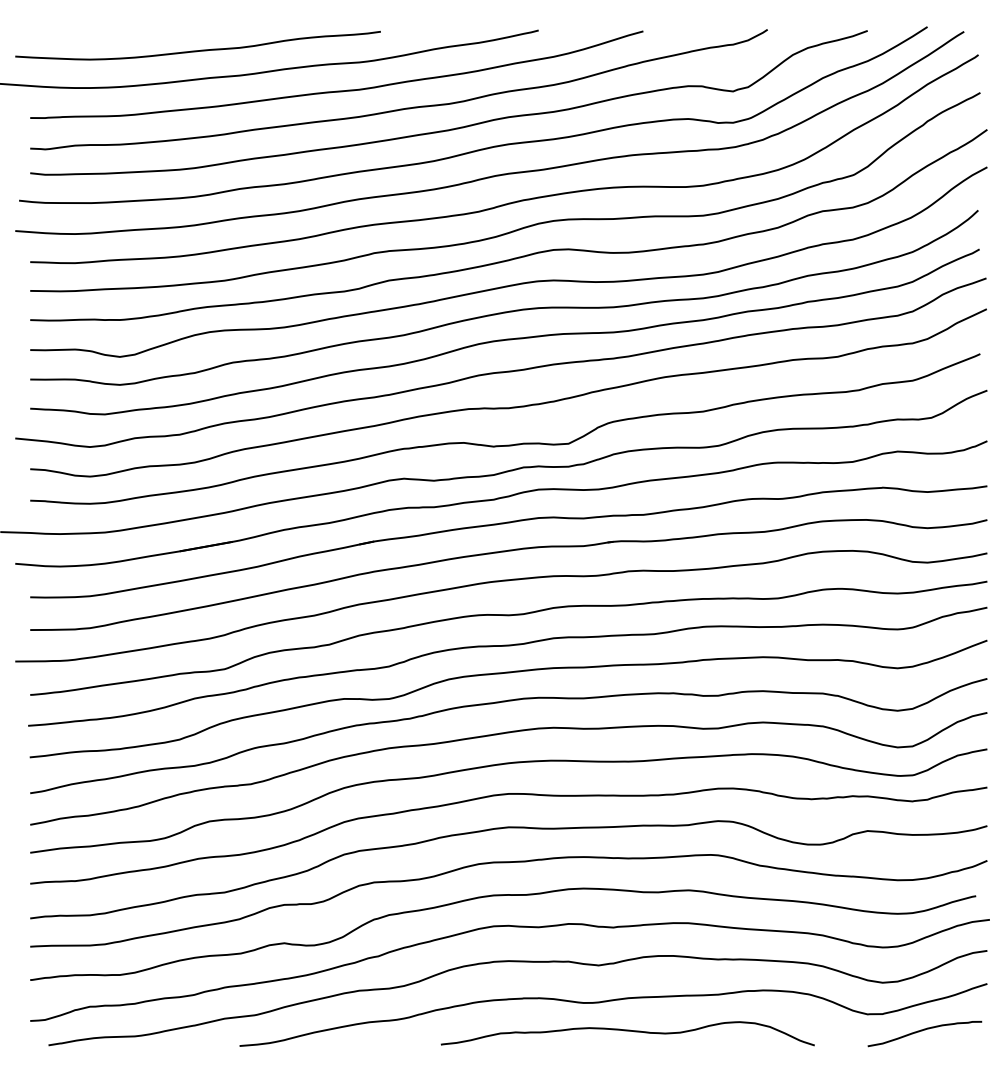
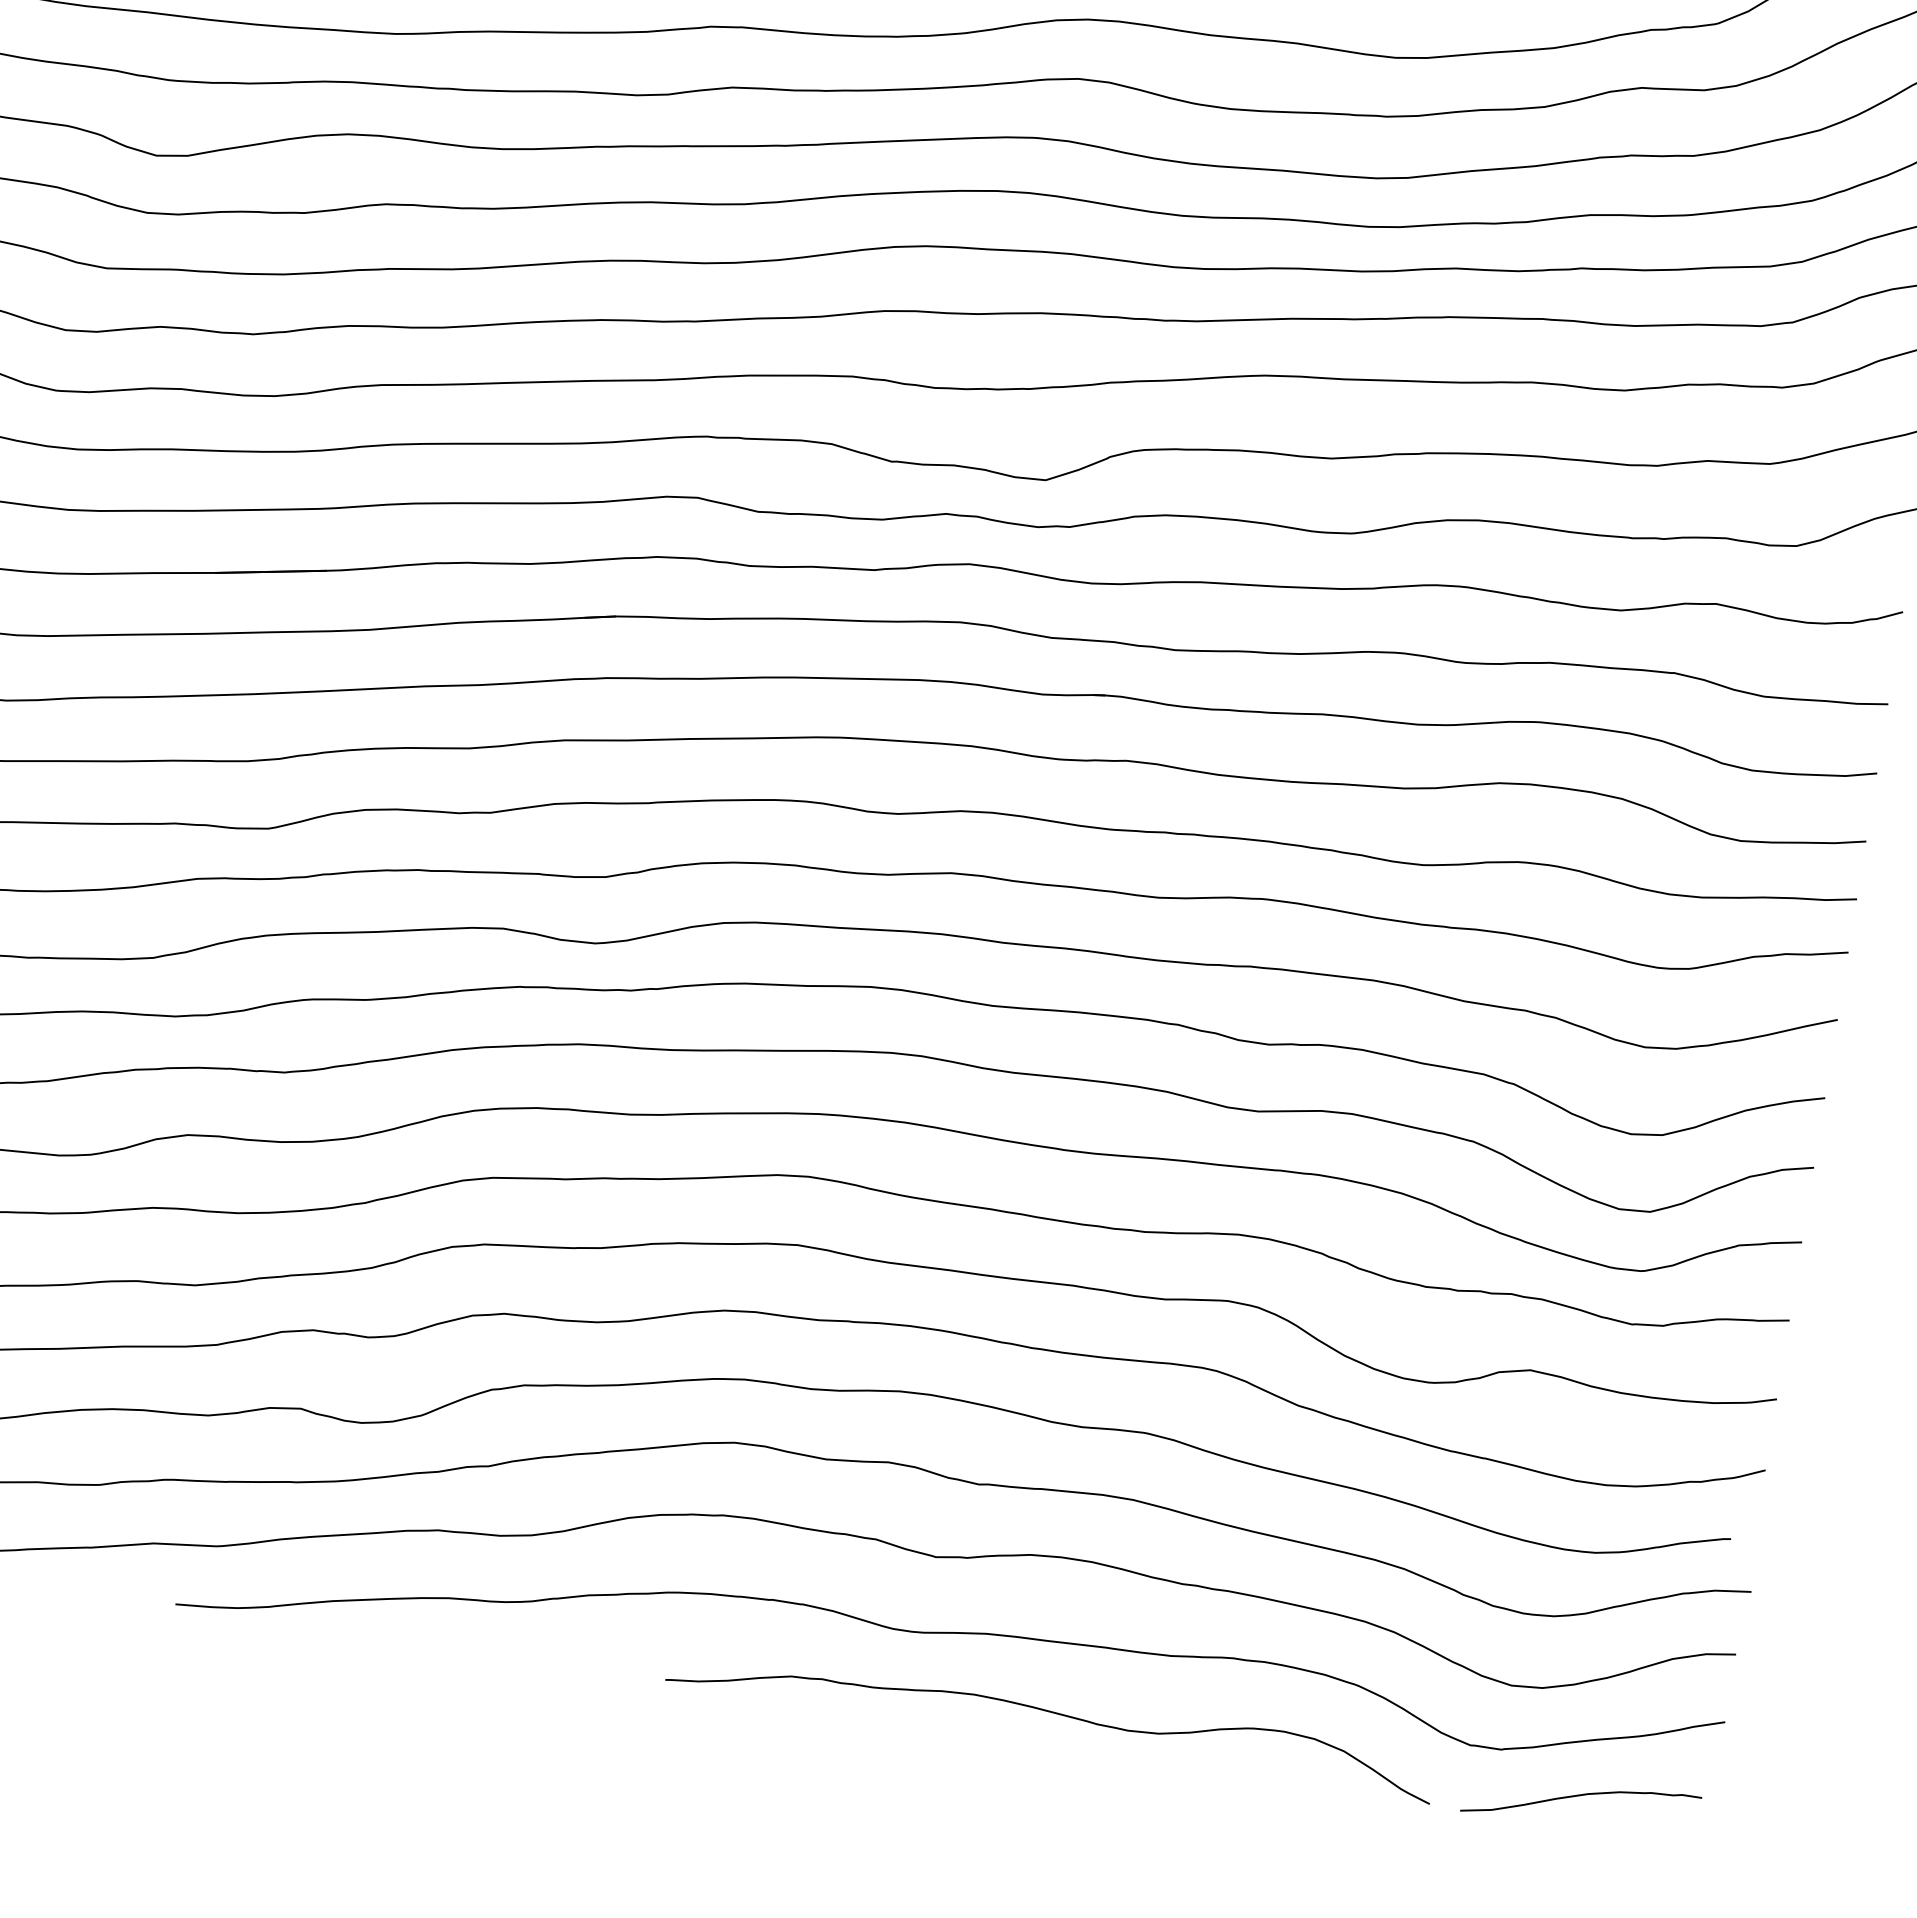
curve: (627, 1031) -> (1051, 1714), moved

